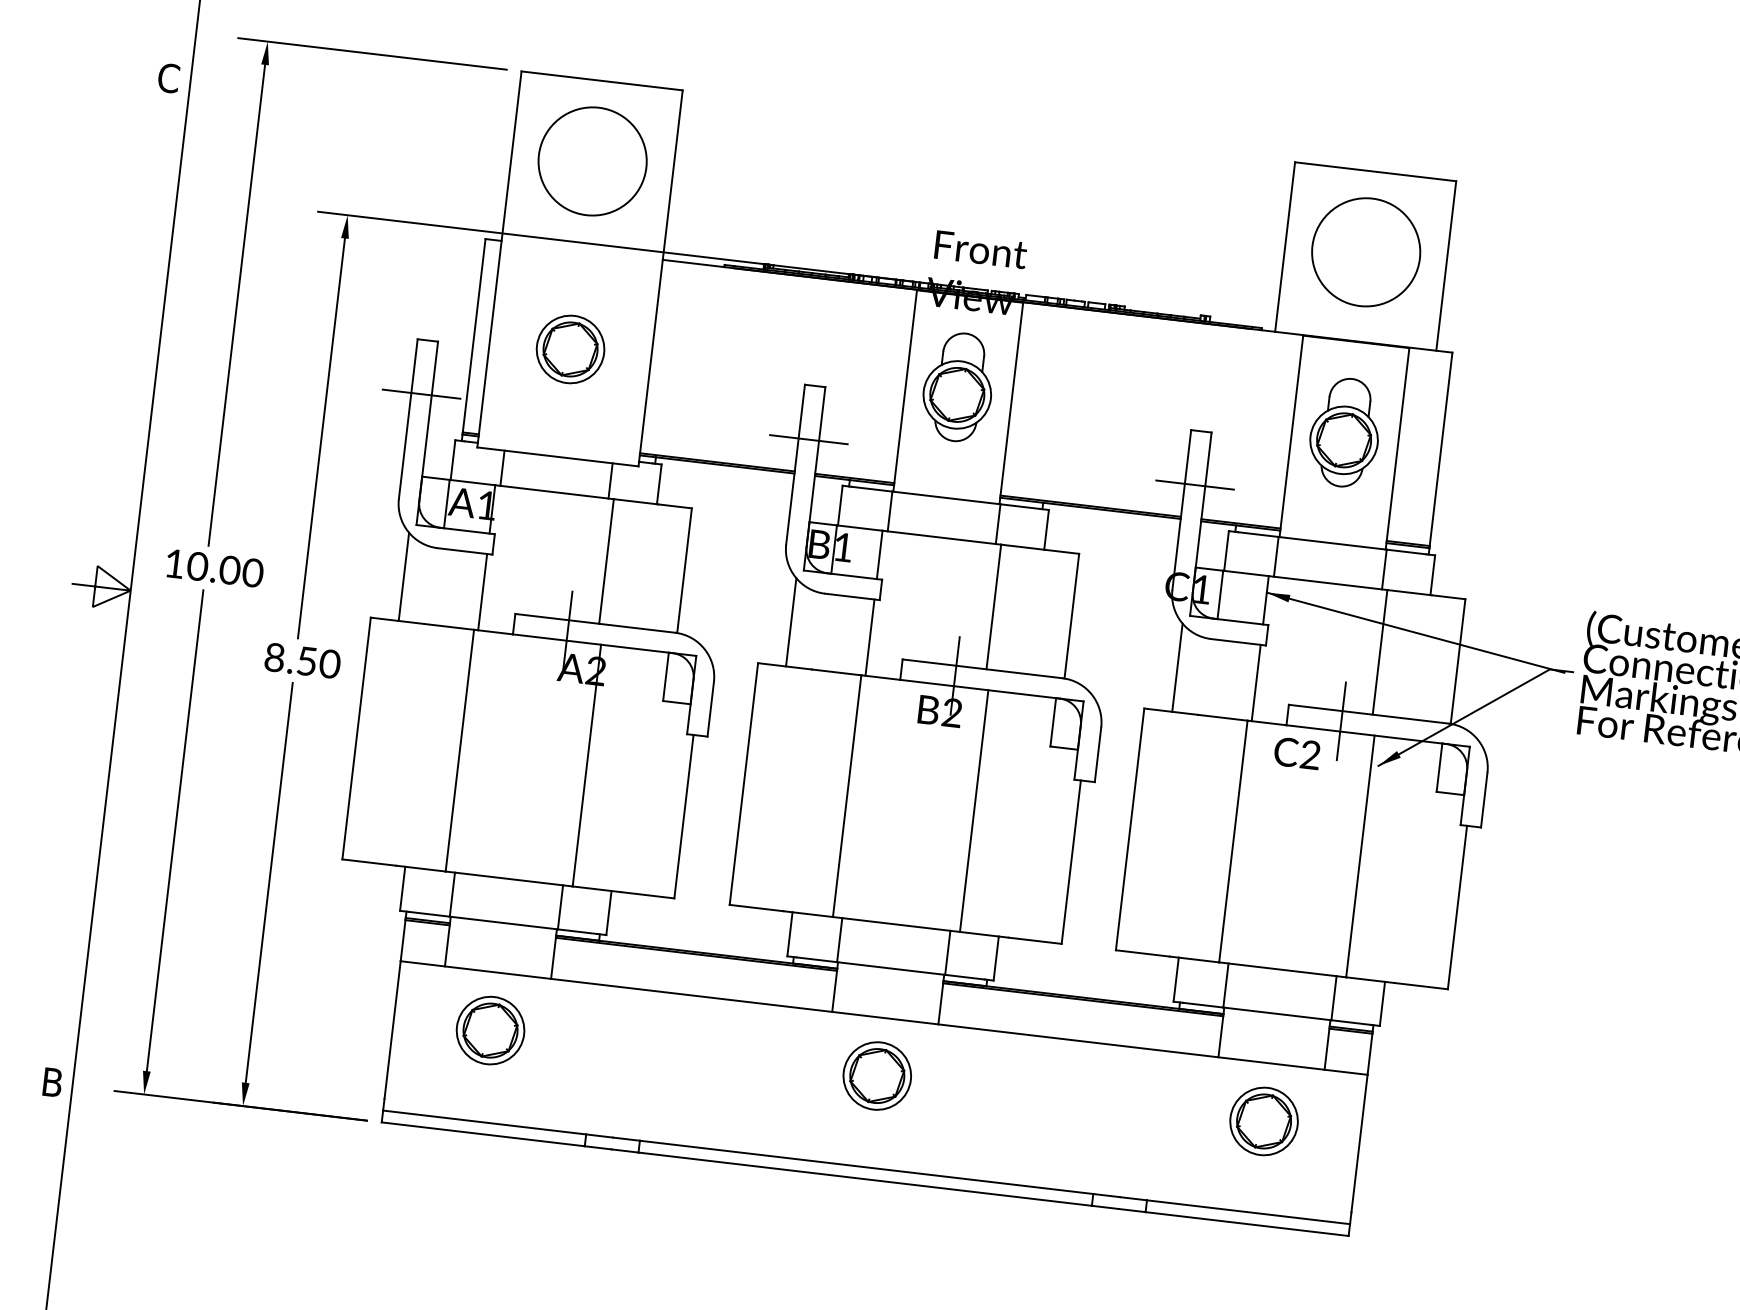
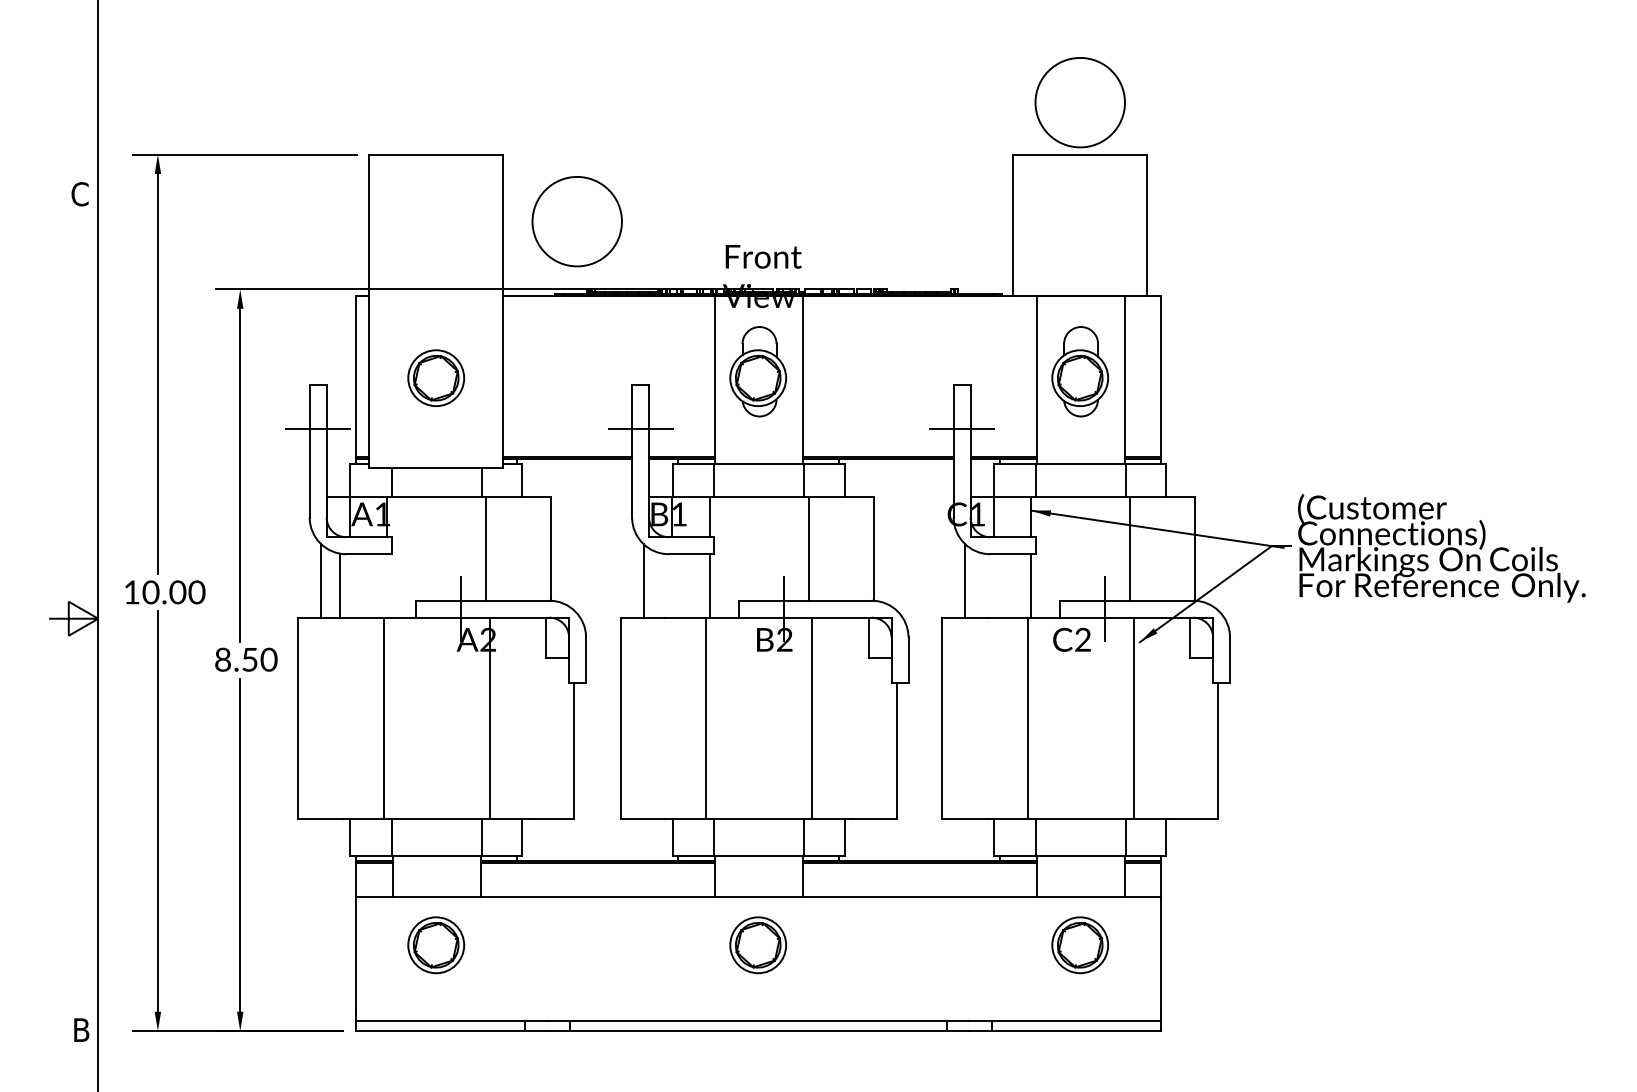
circle: (591, 161) -> (576, 221), moved
circle: (1365, 252) -> (1079, 102), moved
line: (482, 591) -> (340, 585), moved

